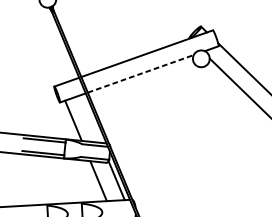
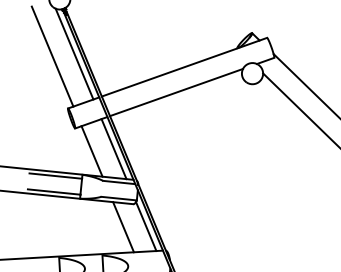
line: (59, 42) -> (74, 53), added
line: (42, 45) -> (52, 56), added
line: (140, 73) -> (176, 92), dashed -> solid
line: (90, 119) -> (113, 149), added

